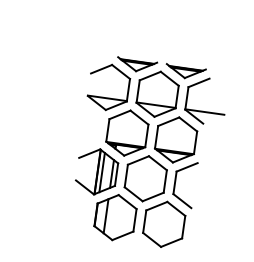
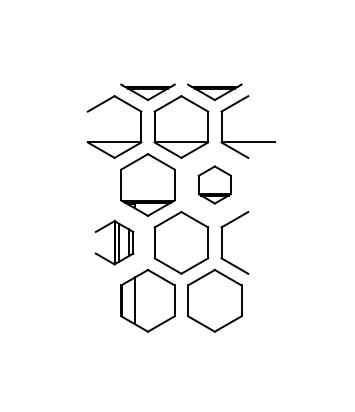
part: (175, 139) -> (214, 184), size x0.6
part: (97, 171) -> (114, 242), size x0.7

